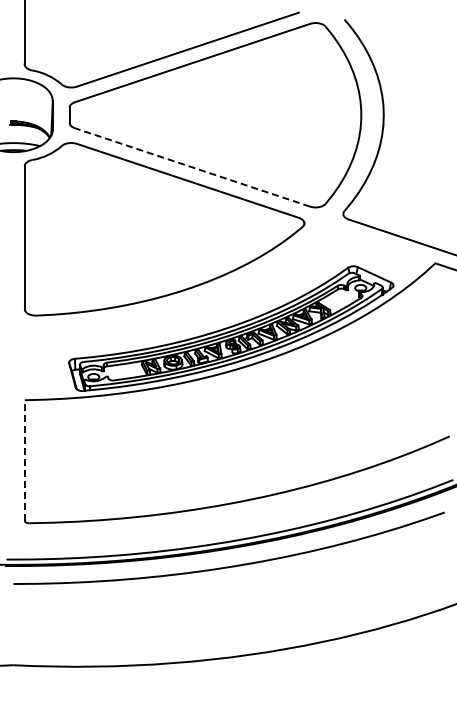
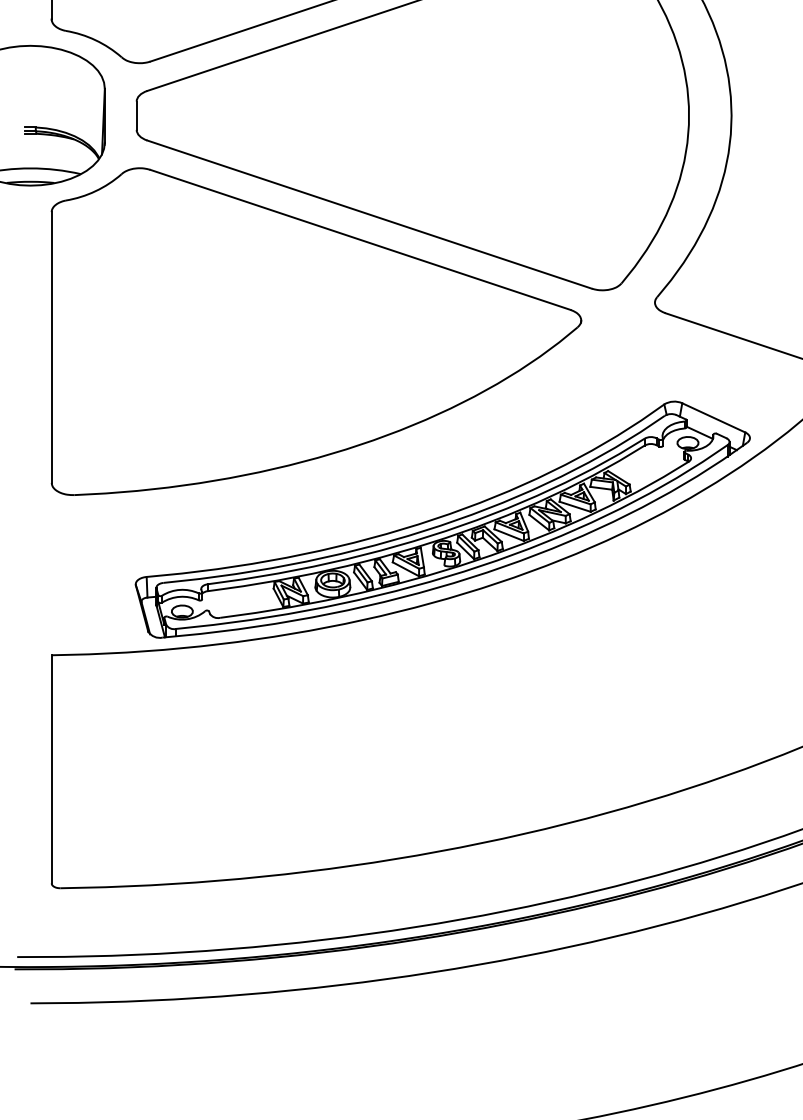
line: (192, 167) -> (369, 214), dashed -> solid
line: (24, 459) -> (51, 767), dashed -> solid

